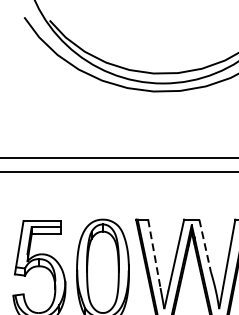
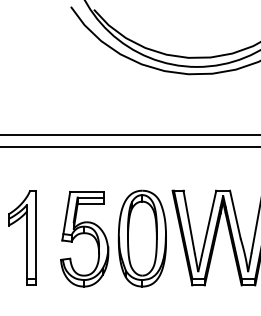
line: (205, 246) -> (235, 215), dashed -> solid
line: (154, 253) -> (189, 221), dashed -> solid

